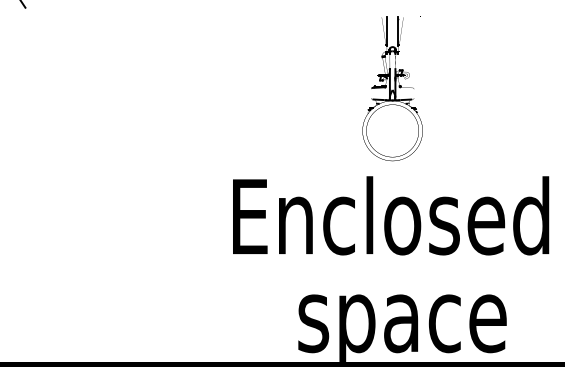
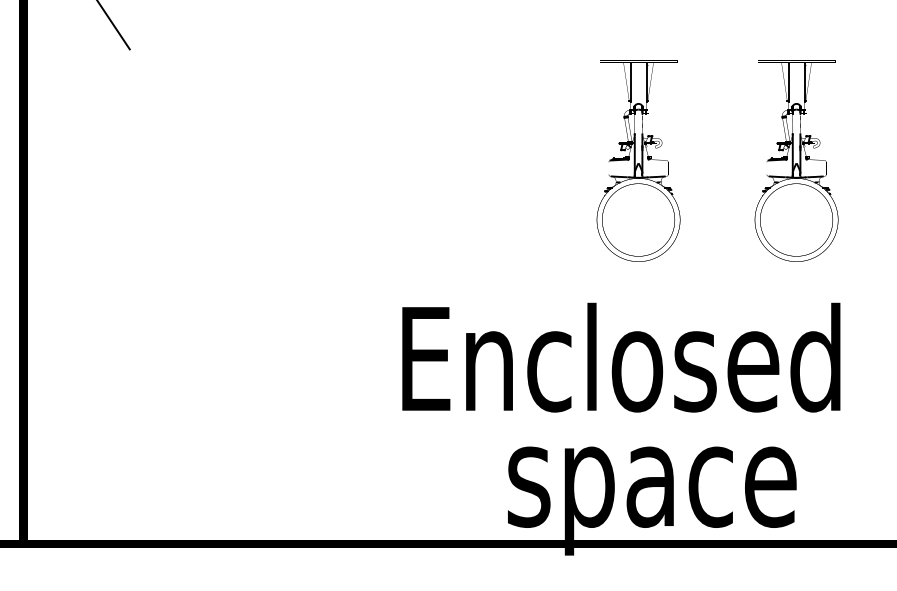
part: (506, 87) -> (796, 160), added
text: (391, 215) -> (621, 357), moved

